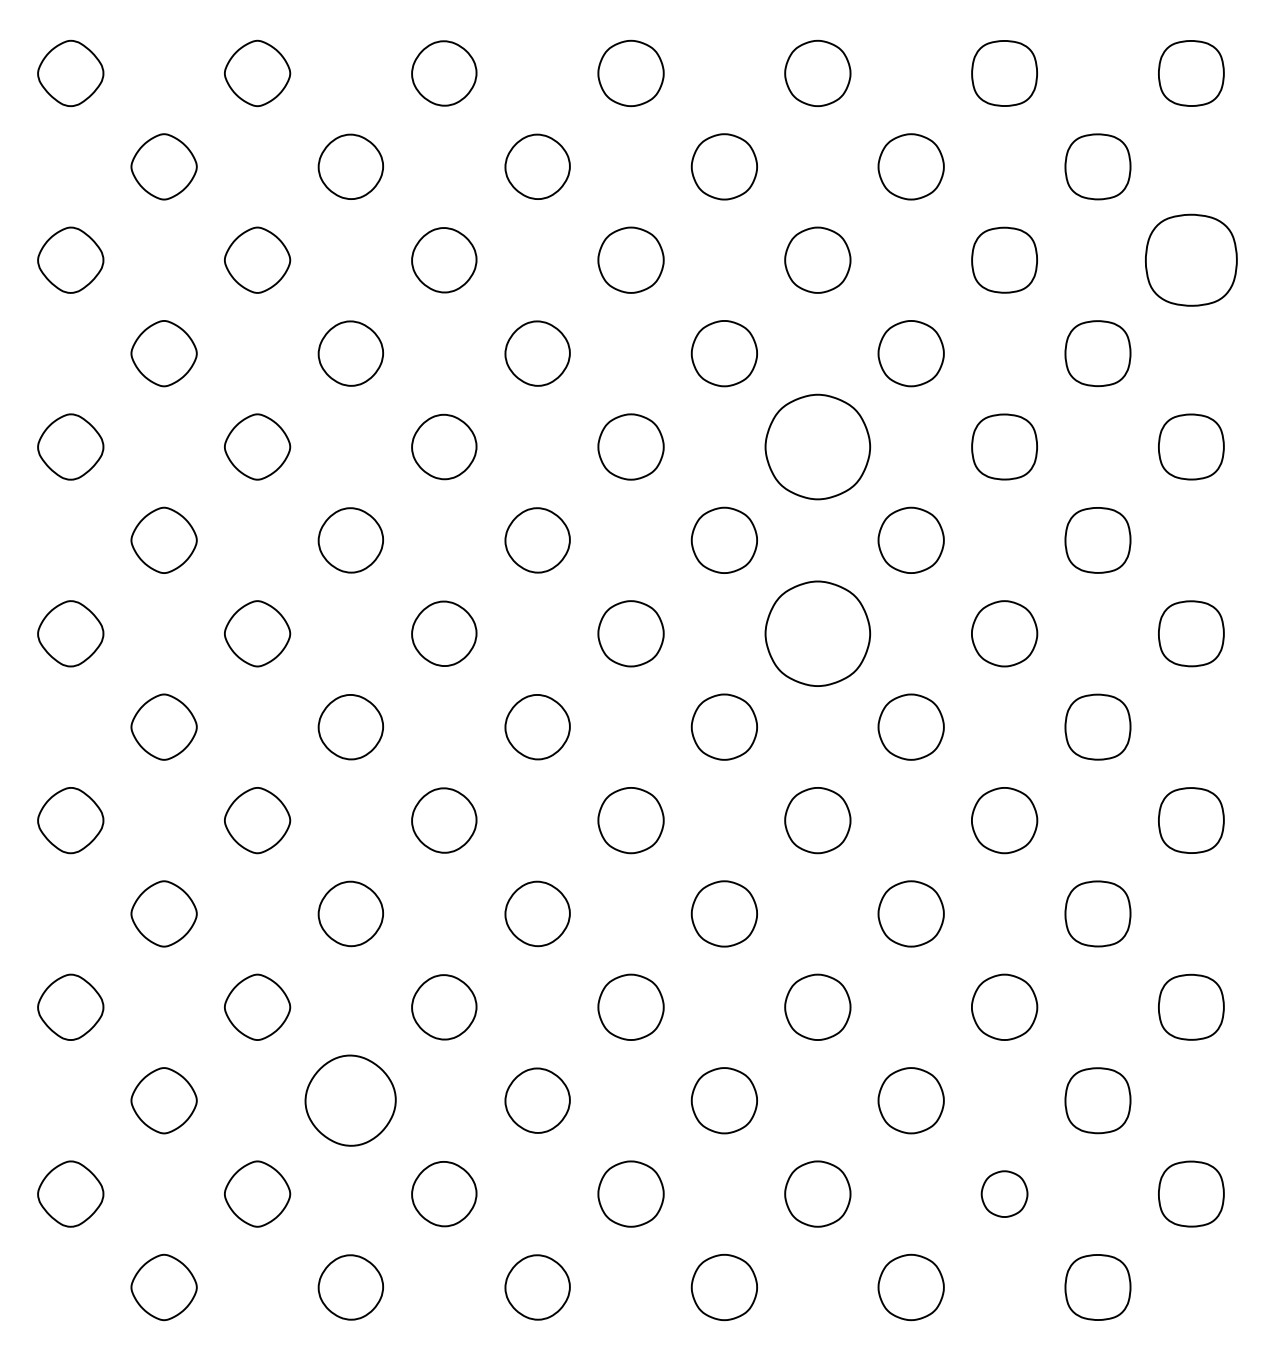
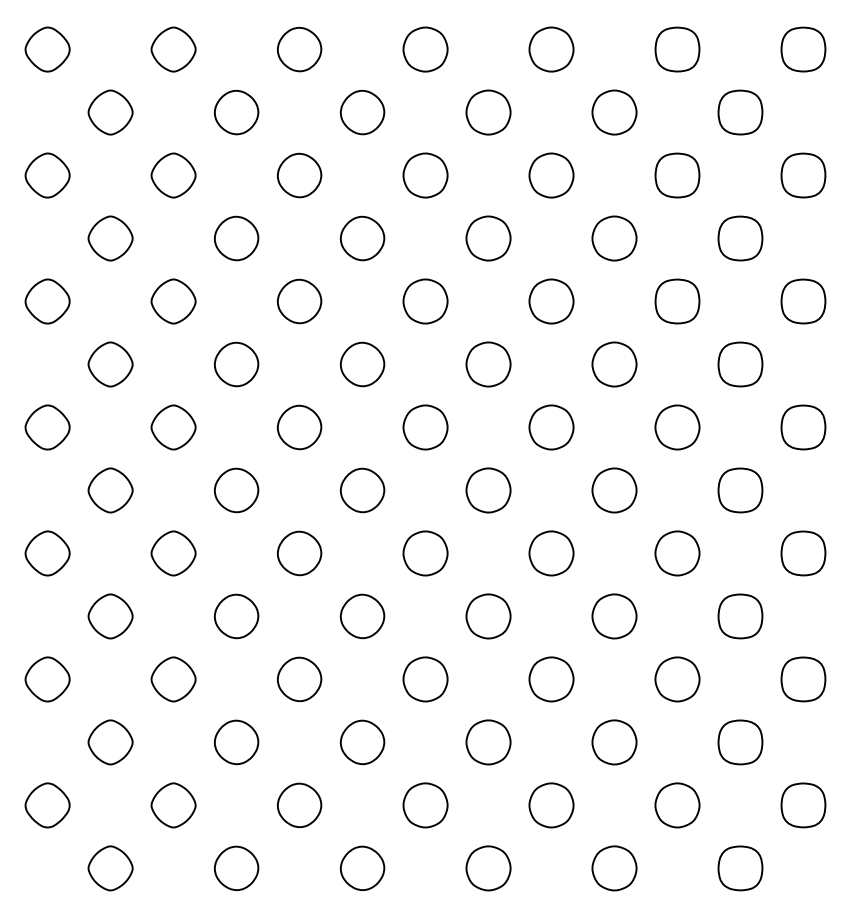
part: (1191, 260) -> (803, 175), size x0.71
part: (817, 446) -> (551, 301), size x0.62
part: (817, 633) -> (551, 427), size x0.62
part: (350, 1100) -> (236, 742), size x0.71
part: (1004, 1194) -> (677, 805), size x1.43

